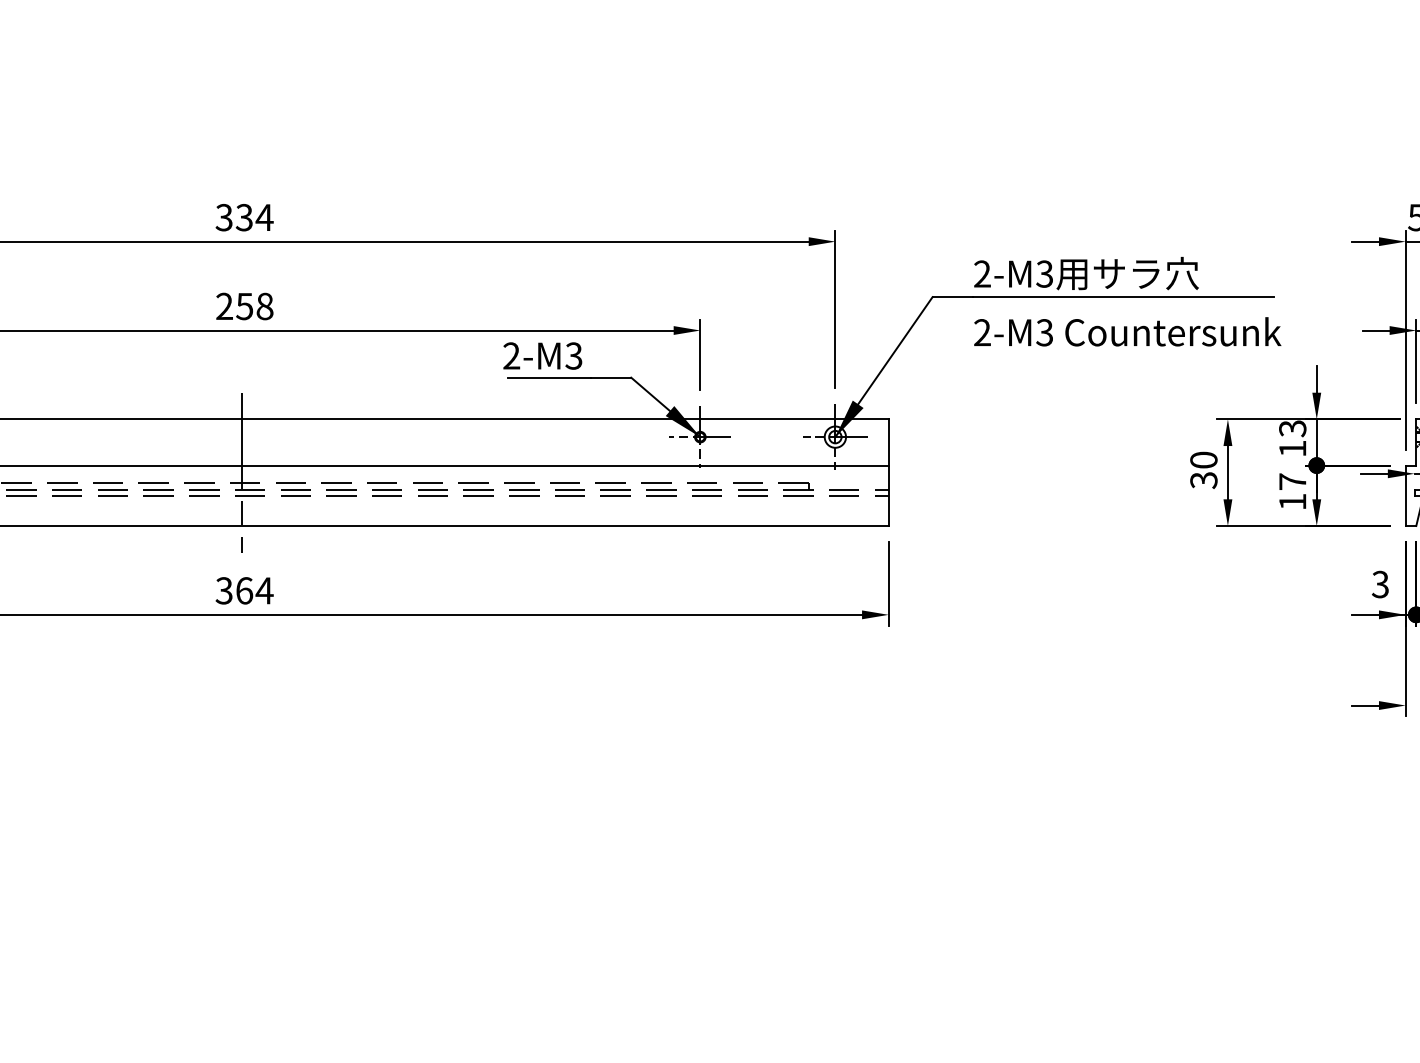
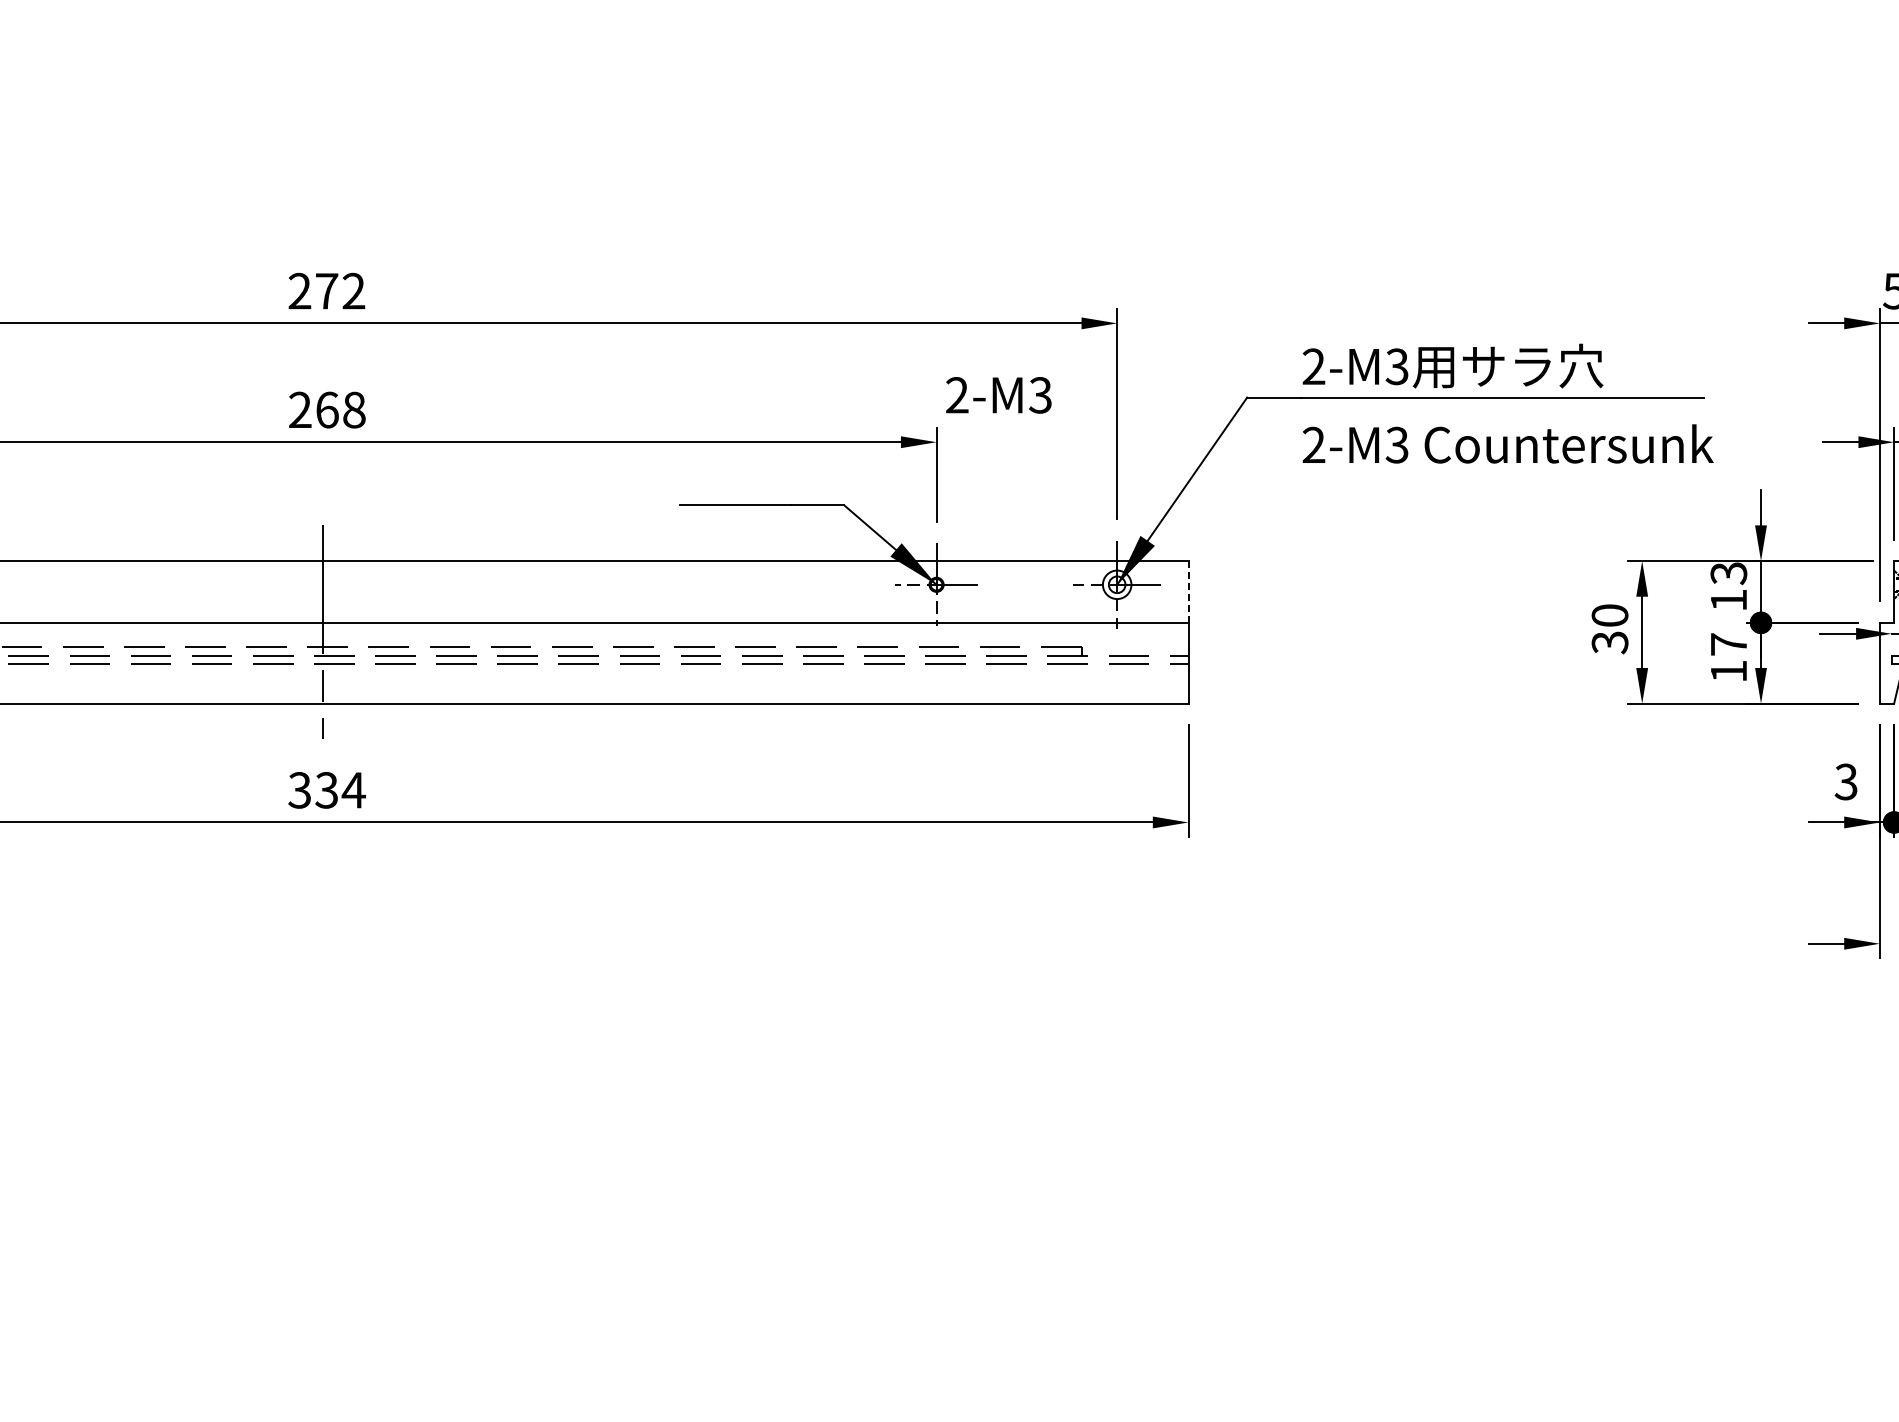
text: (244, 217) -> (327, 290), 334 -> 272
text: (244, 306) -> (326, 409), 258 -> 268
text: (542, 356) -> (998, 395), moved
line: (888, 442) -> (1188, 591), solid -> dashed
text: (244, 590) -> (326, 790), 364 -> 334

